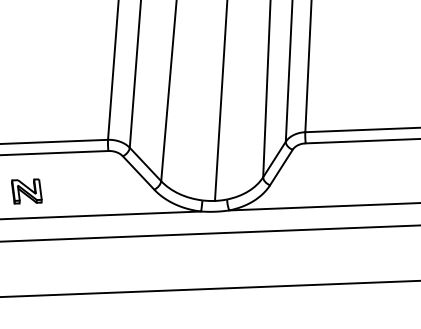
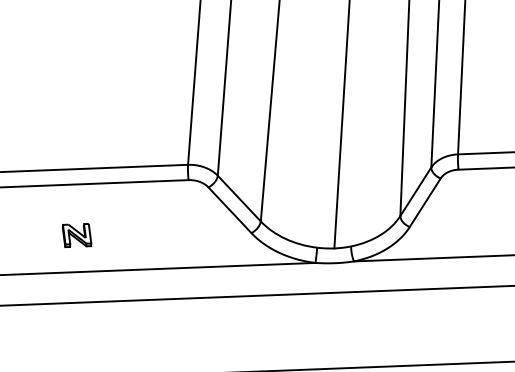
part: (26, 191) -> (76, 235), size x0.7

